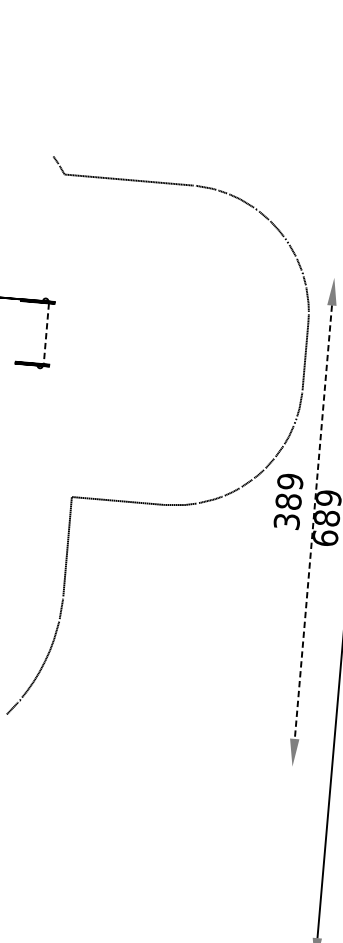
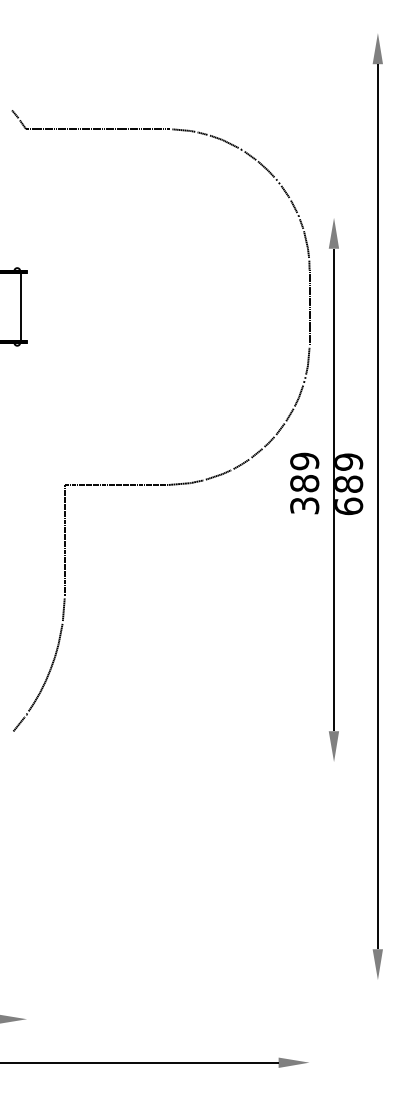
line: (46, 334) -> (21, 307), dashed -> solid
text: (288, 501) -> (304, 483), moved
line: (313, 522) -> (334, 490), dashed -> solid

